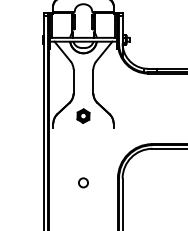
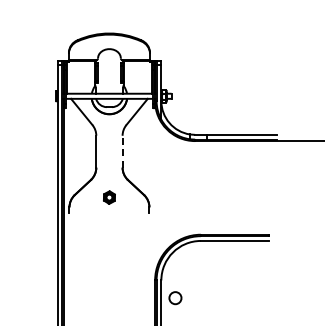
line: (93, 81) -> (122, 151), solid -> dashed
part: (83, 116) -> (109, 197), size x0.7
circle: (83, 183) -> (175, 298), moved

